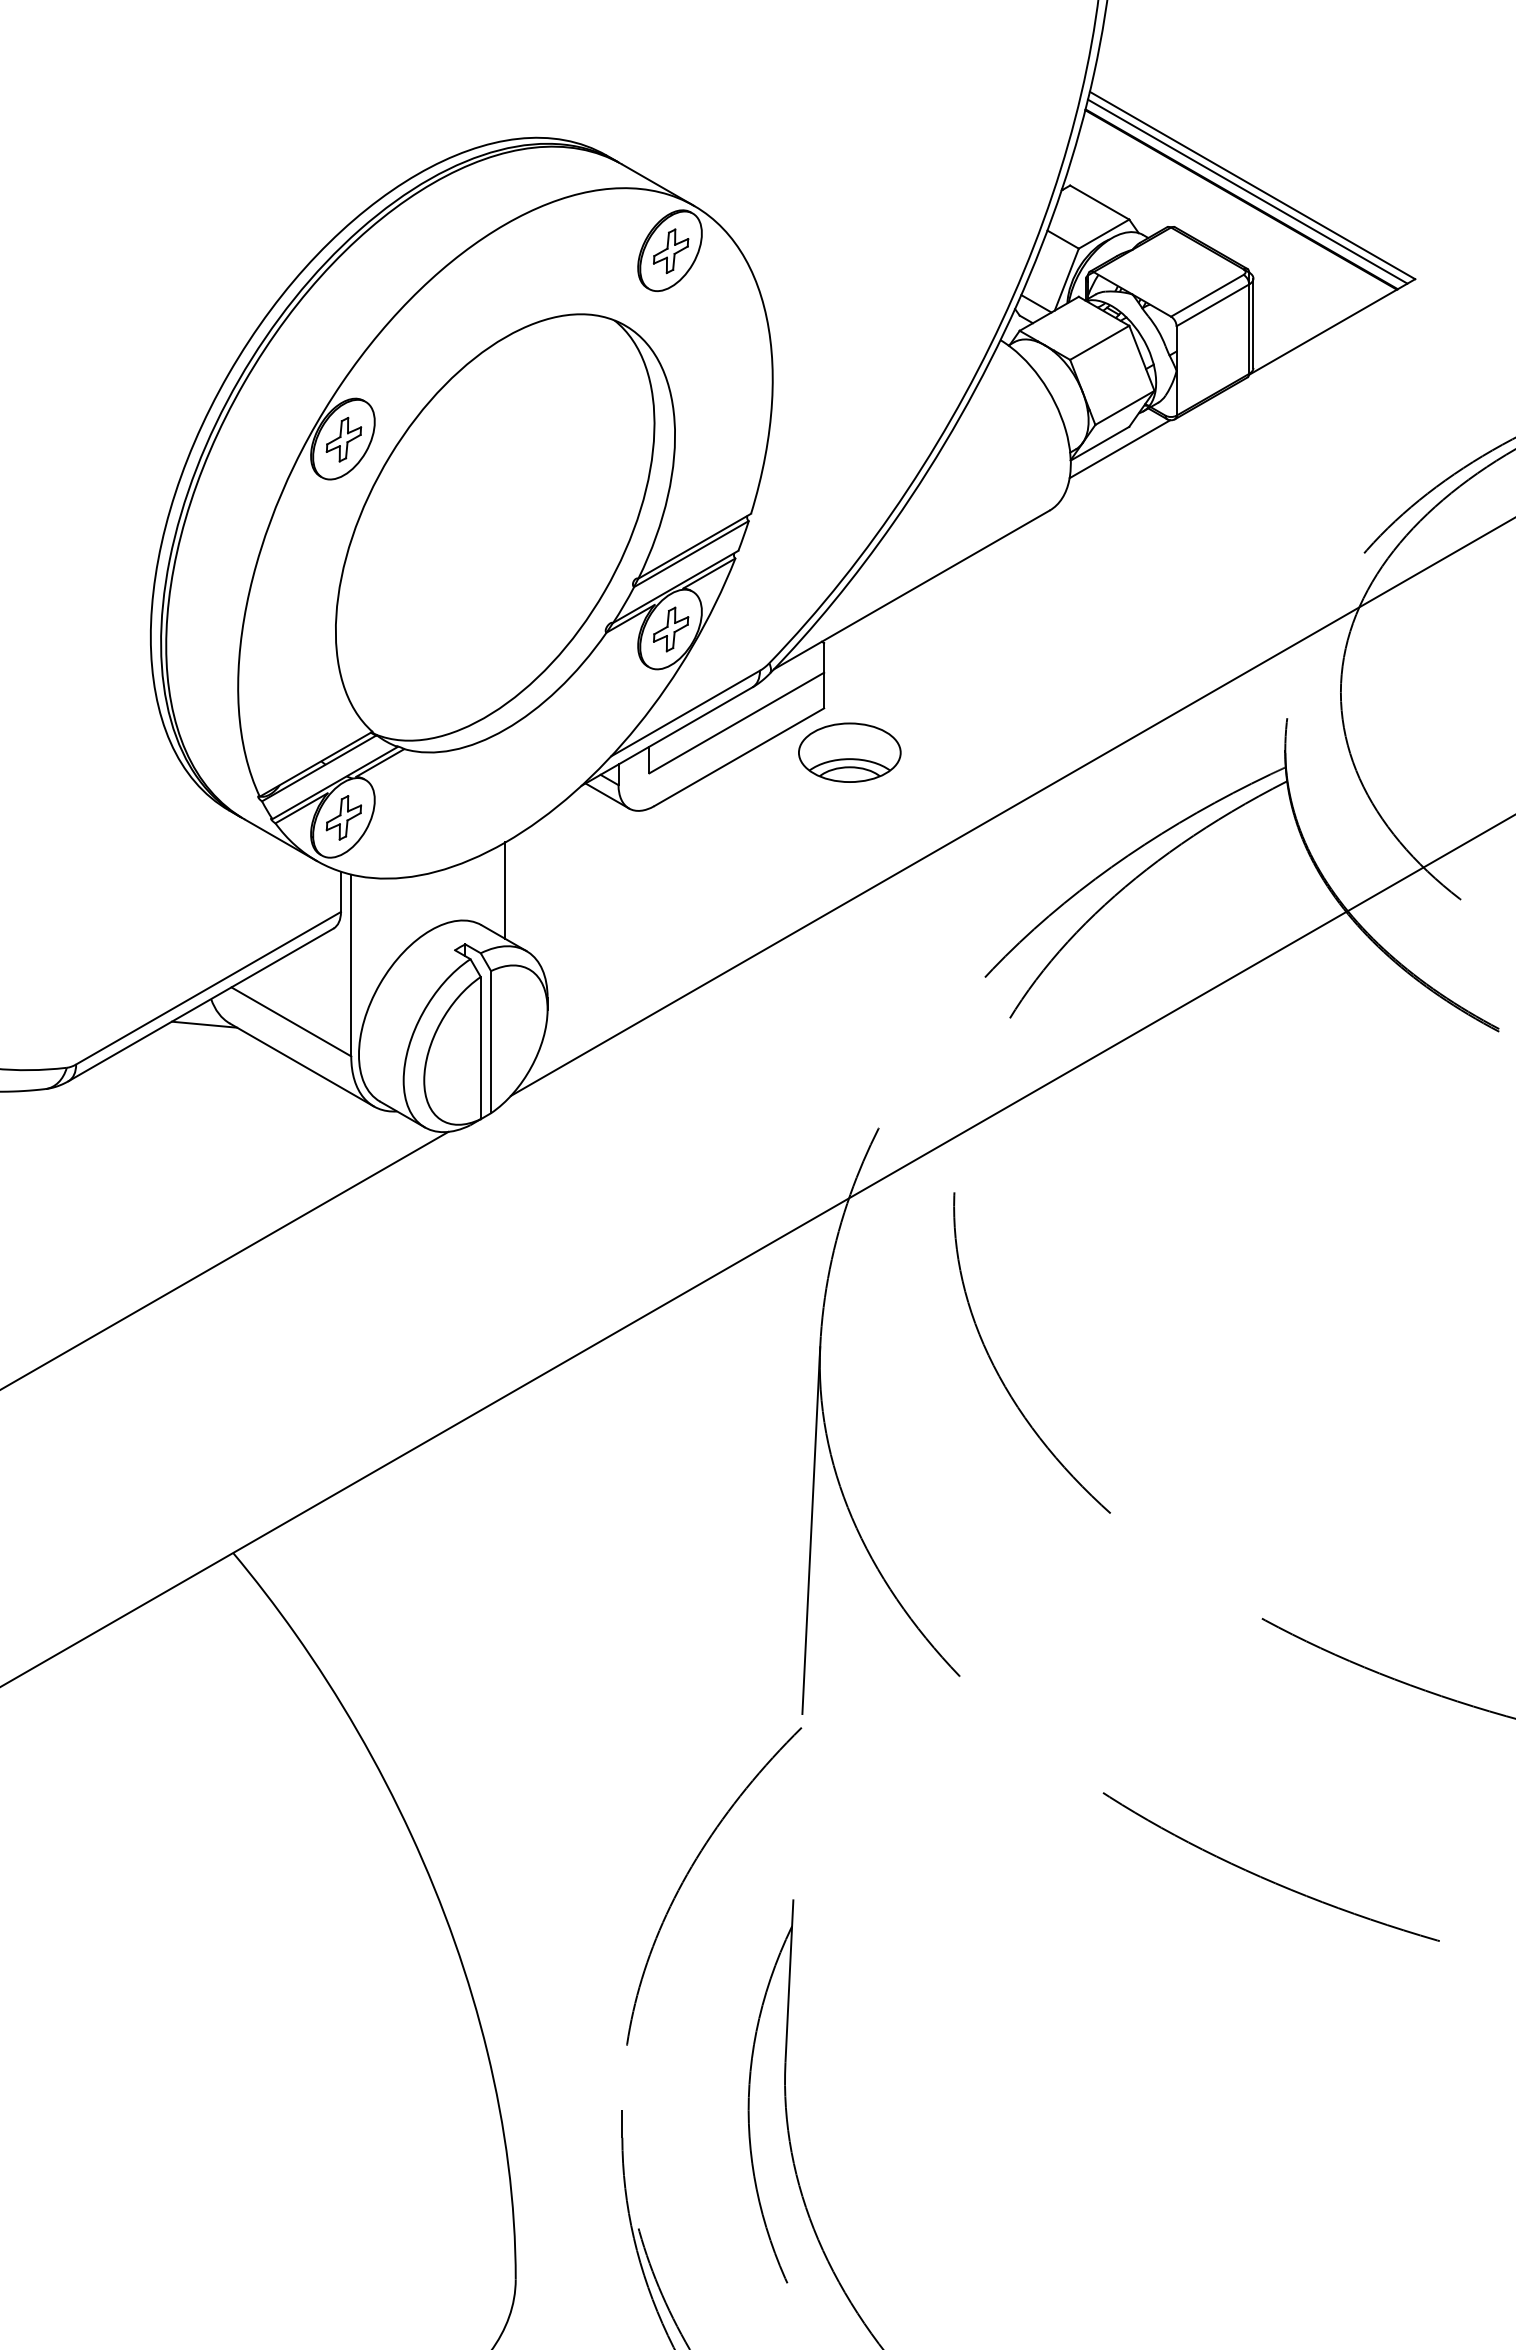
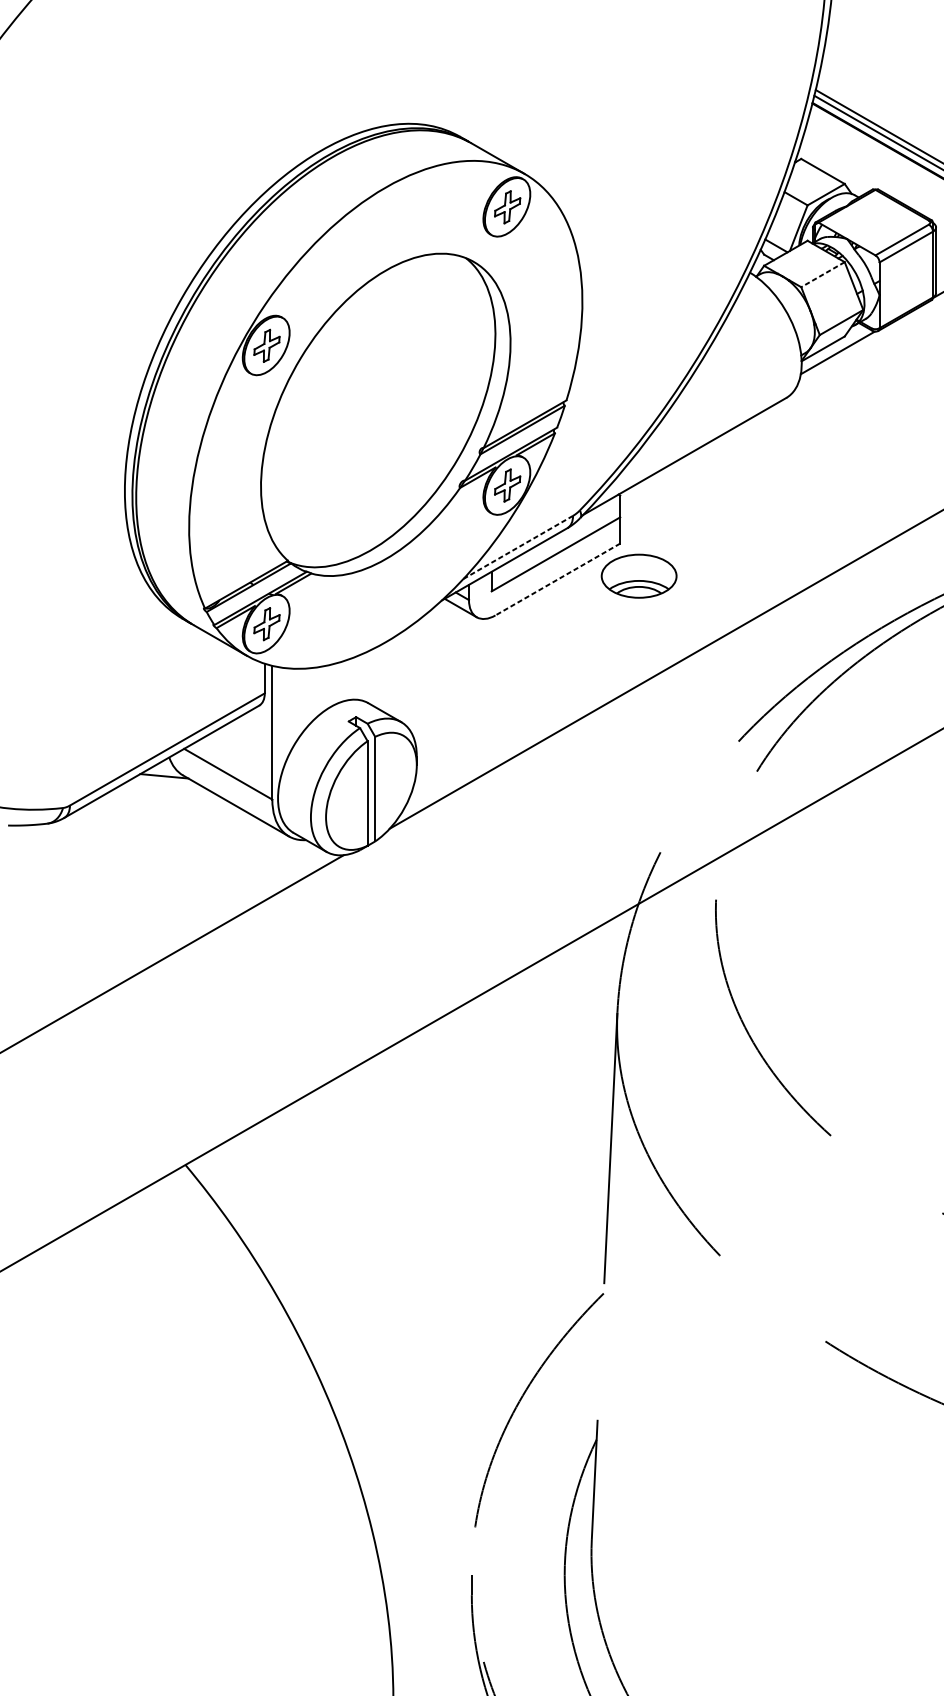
line: (1099, 343) -> (822, 275), solid -> dashed
line: (685, 713) -> (518, 547), solid -> dashed
line: (739, 757) -> (557, 579), solid -> dashed
line: (505, 890) -> (385, 677), removed

